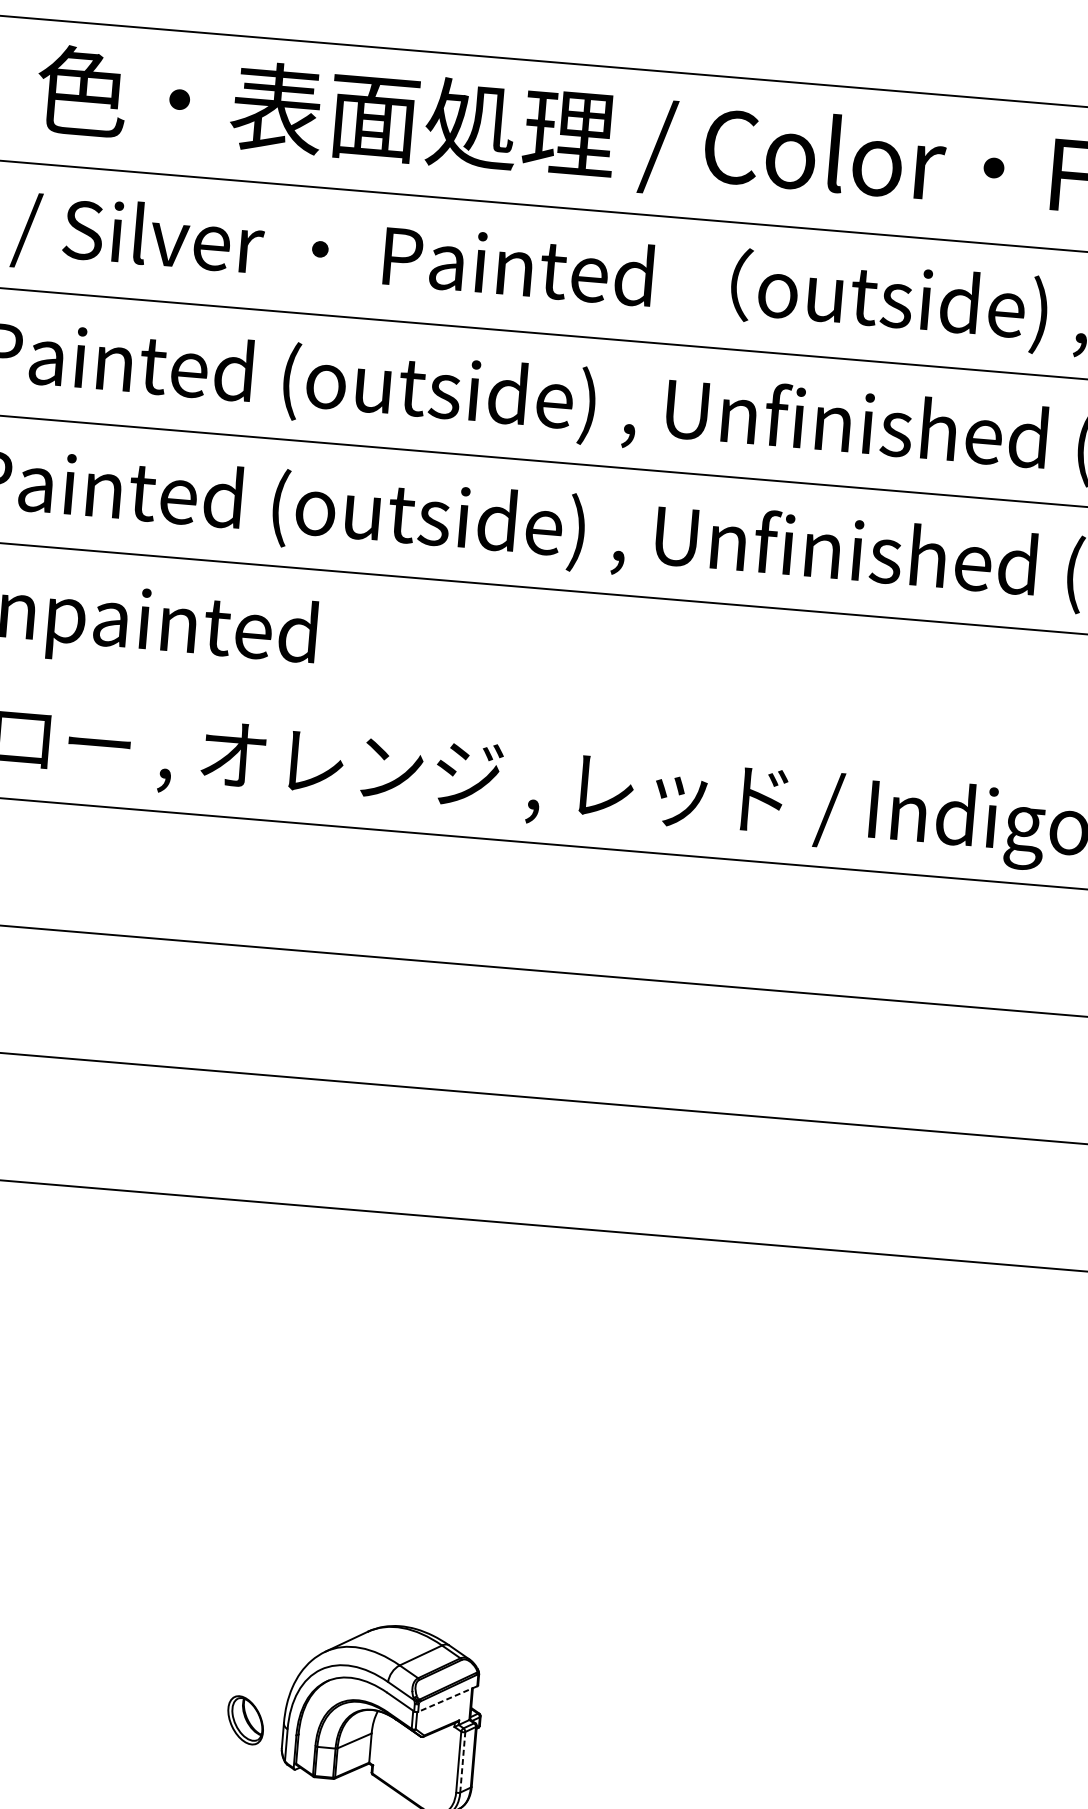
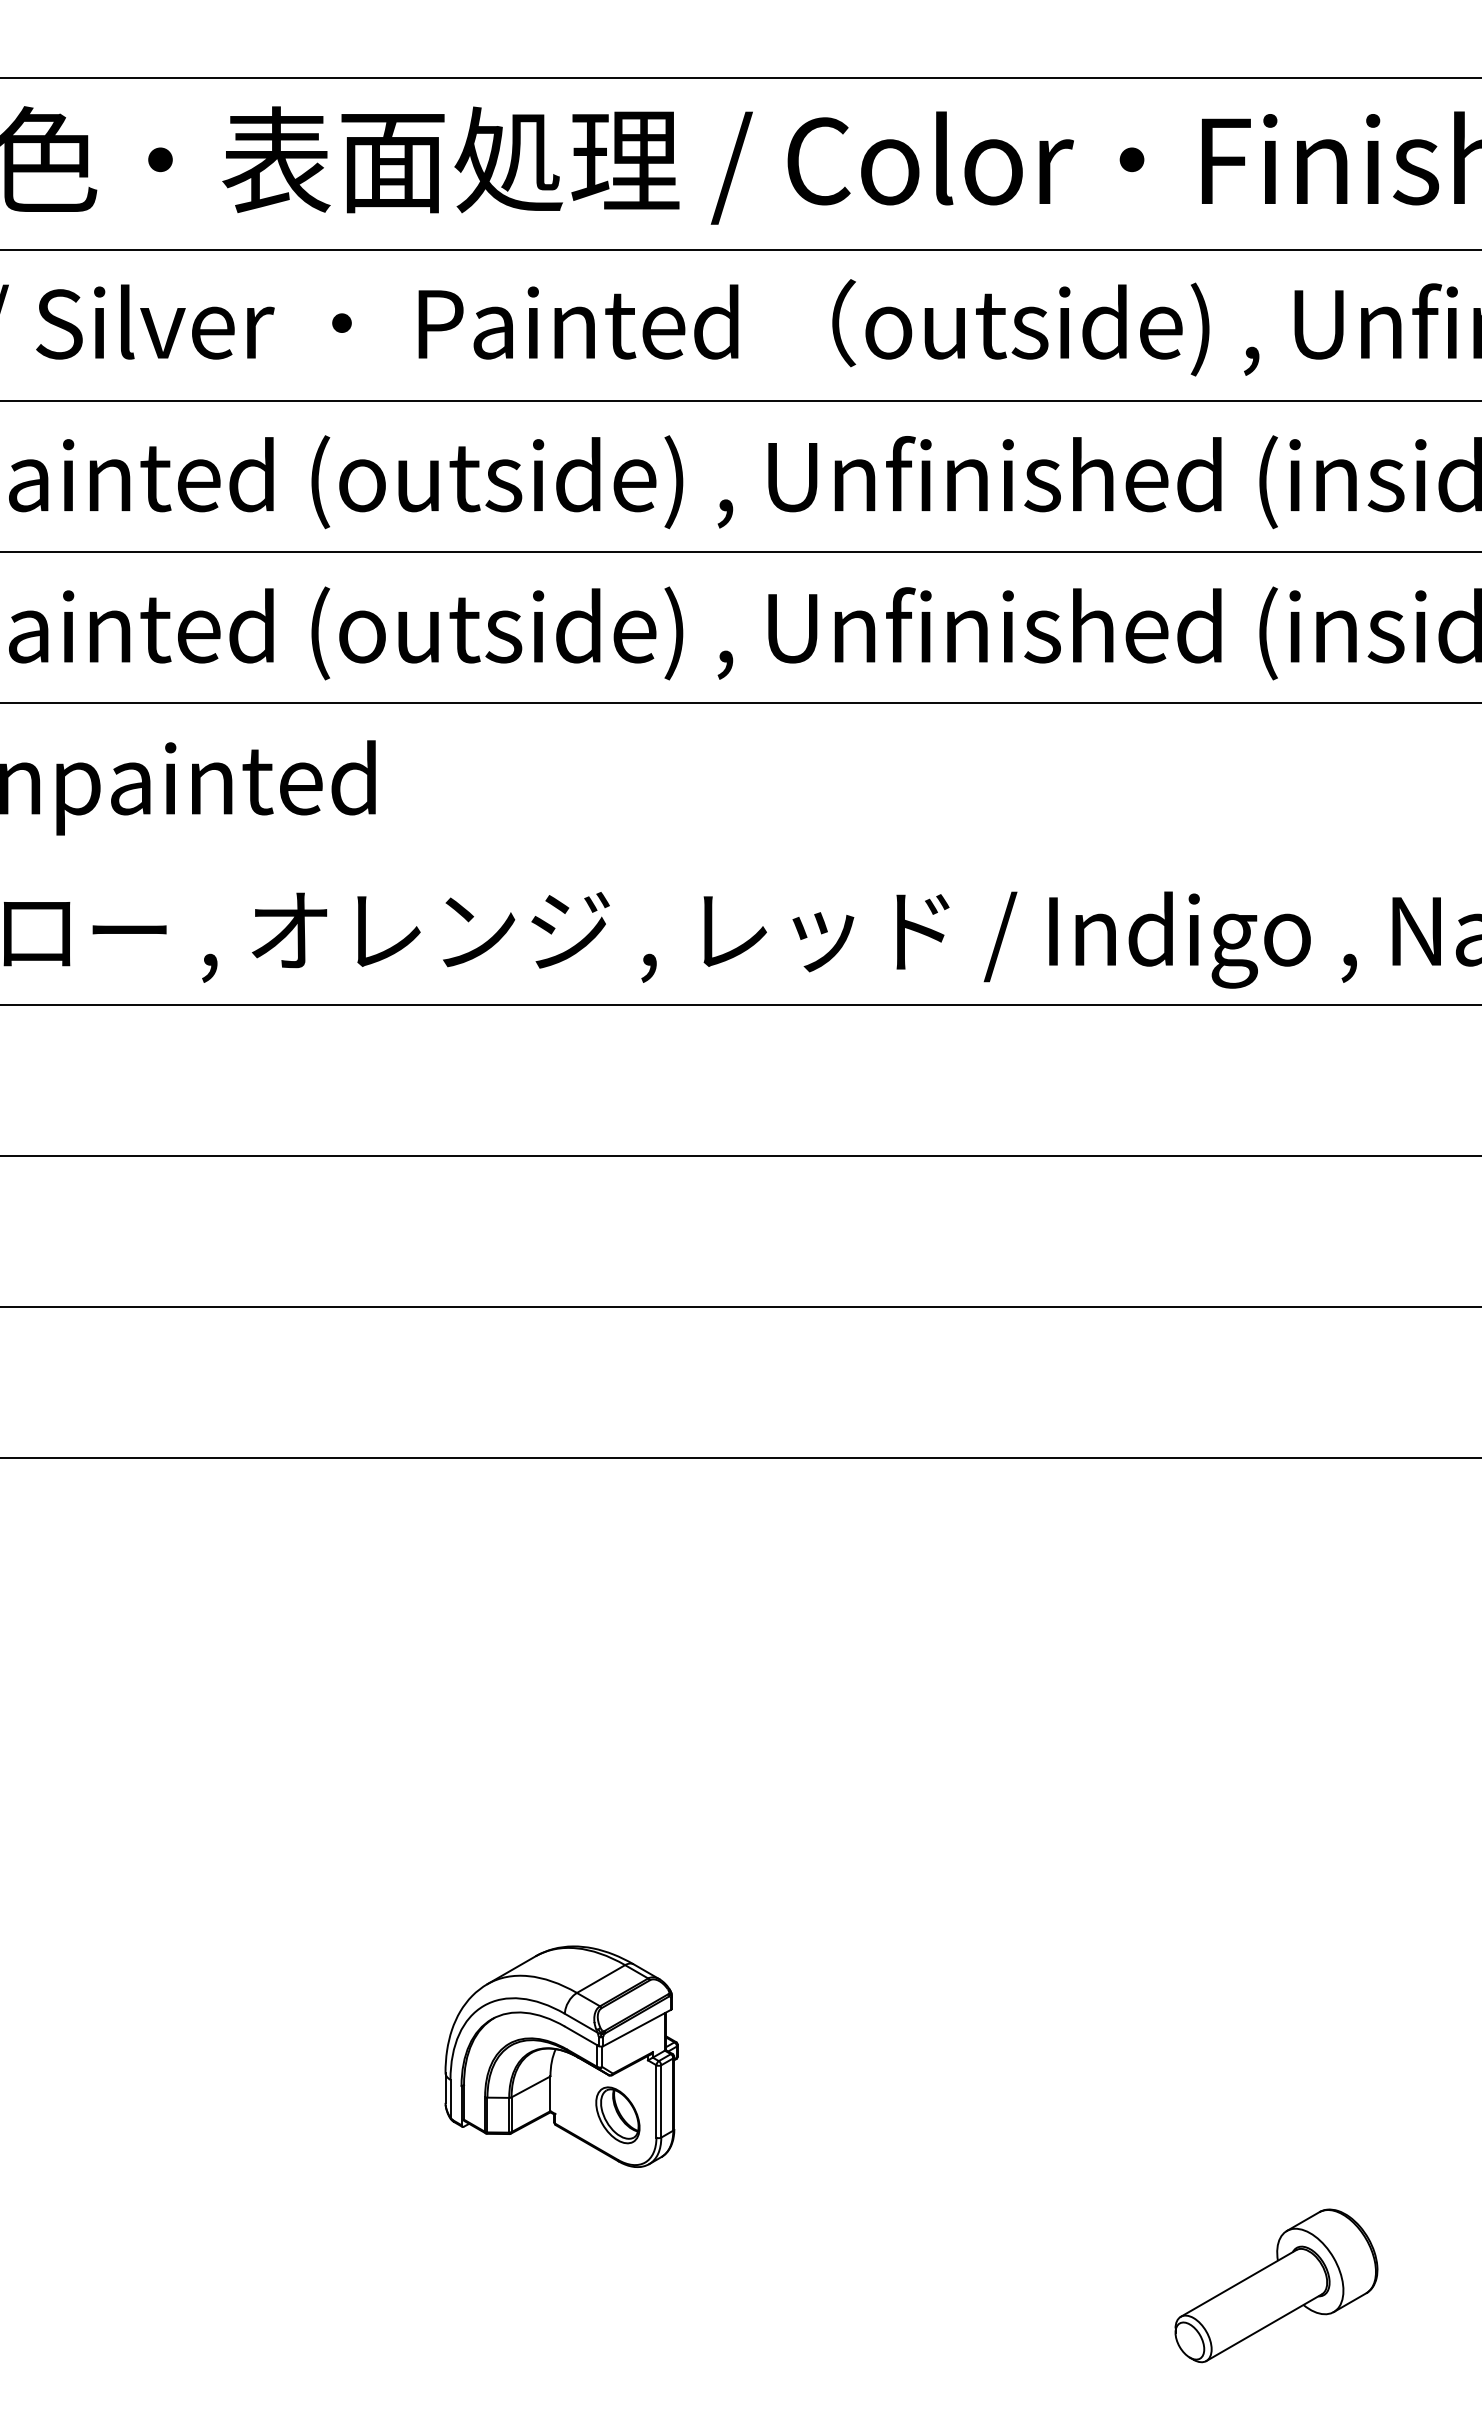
line: (447, 1699) -> (636, 2028), dashed -> solid
part: (245, 1720) -> (617, 2115), moved
line: (463, 1761) -> (661, 2100), dashed -> solid

